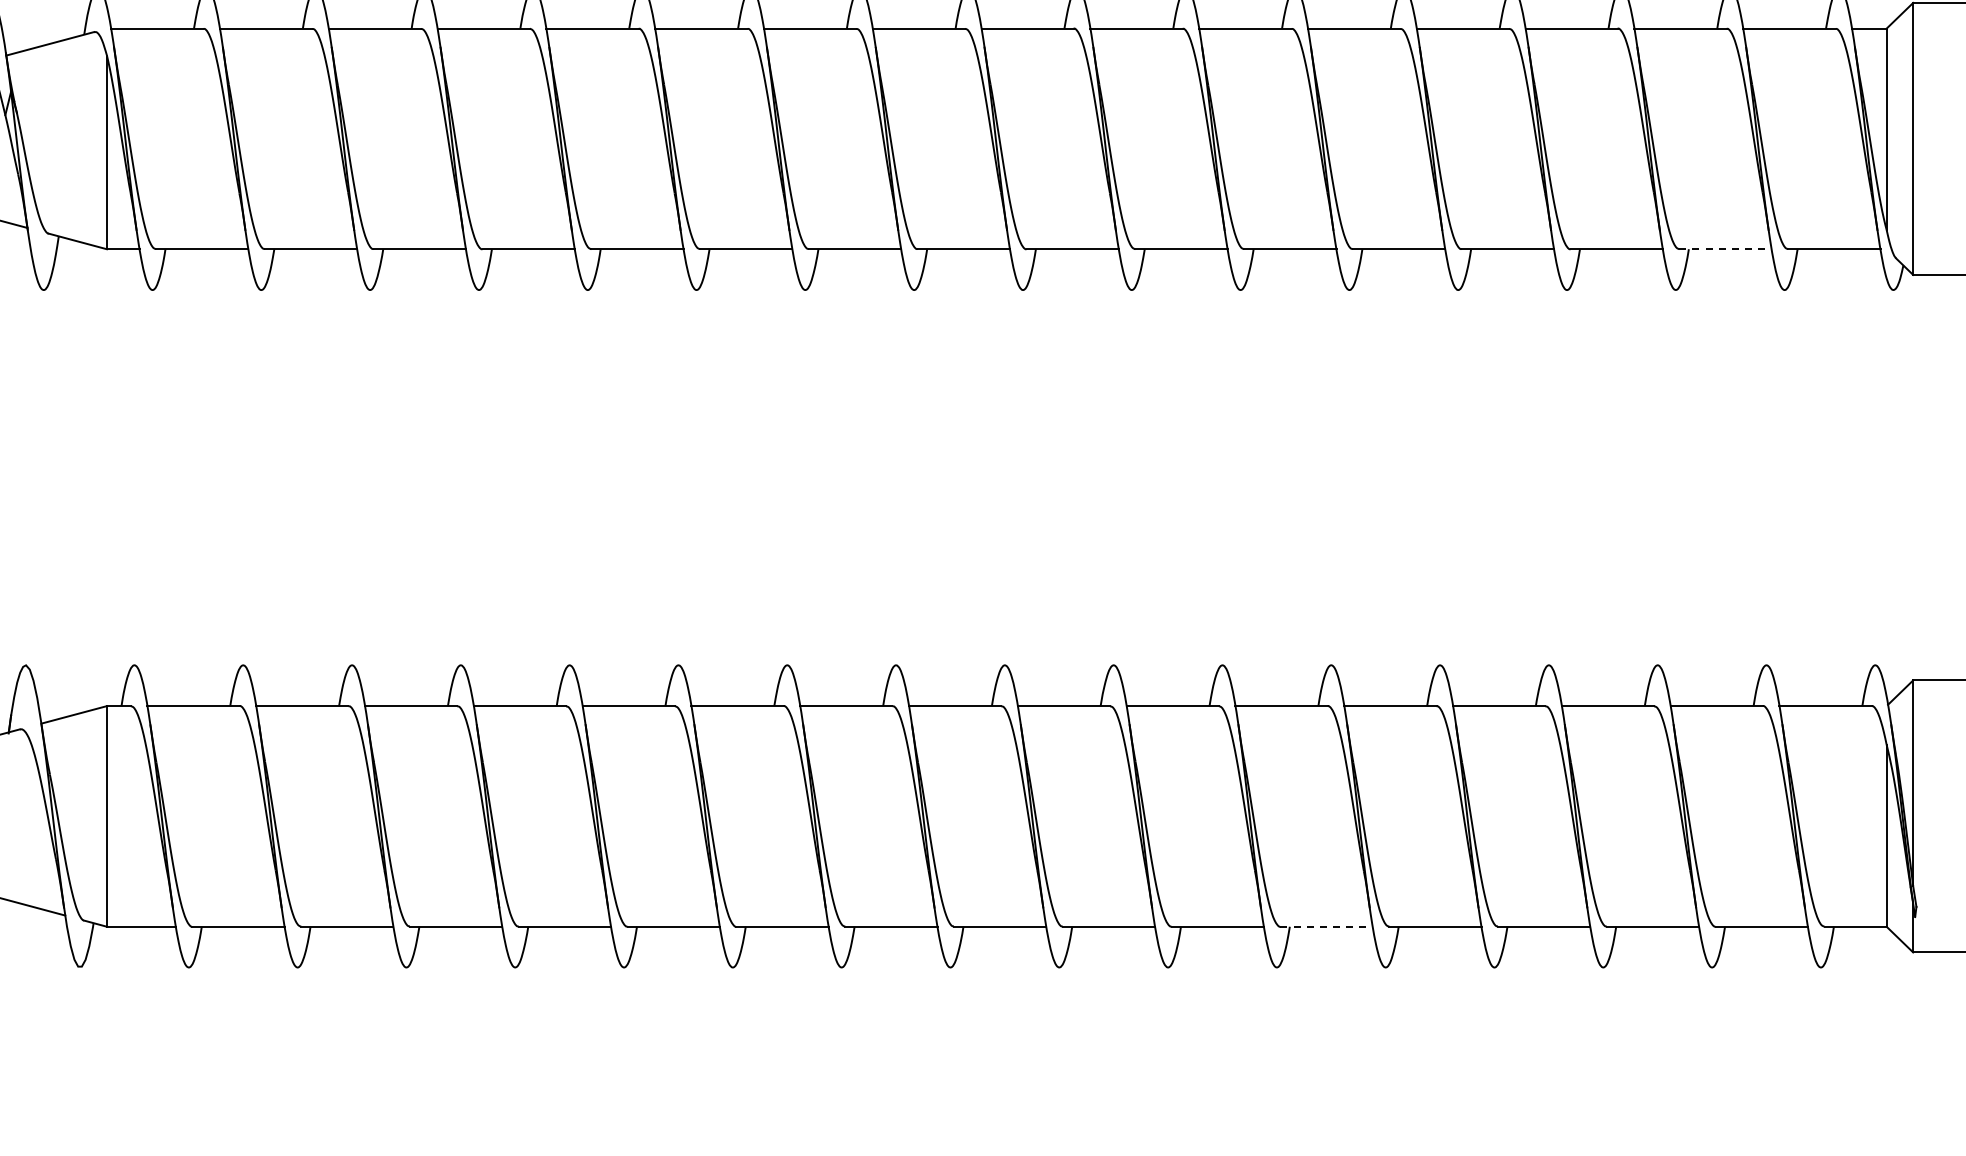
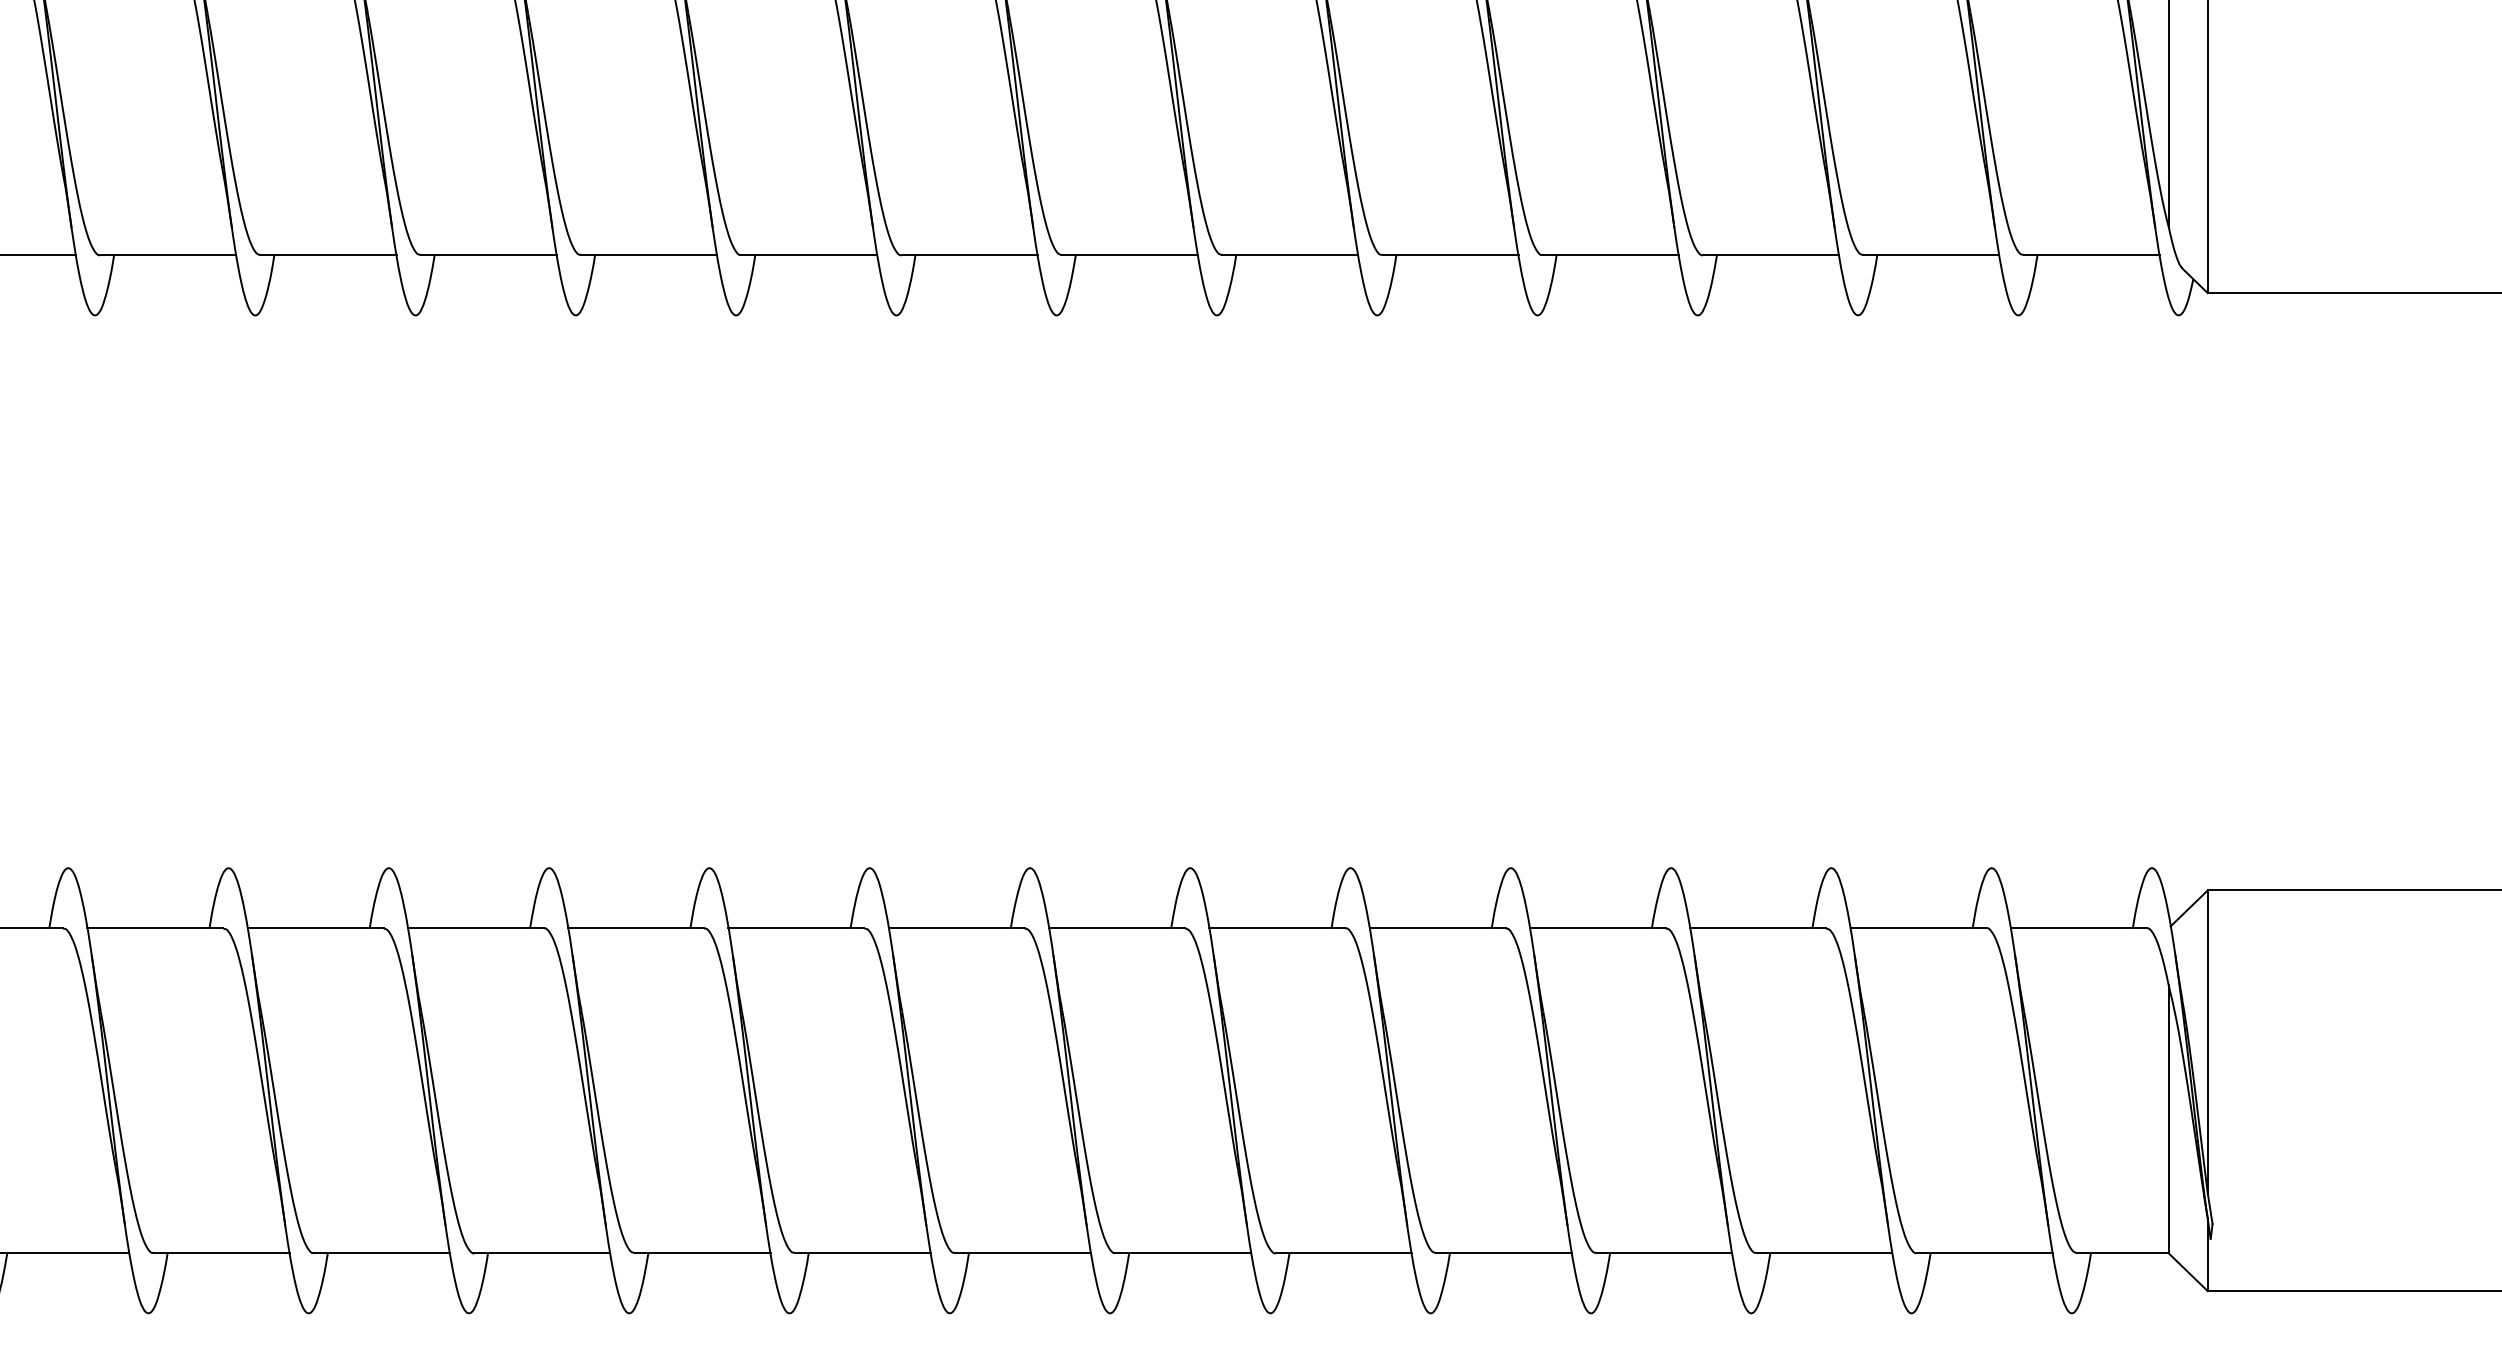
line: (1726, 249) -> (1932, 255), dashed -> solid
line: (1327, 926) -> (1344, 1252), dashed -> solid

